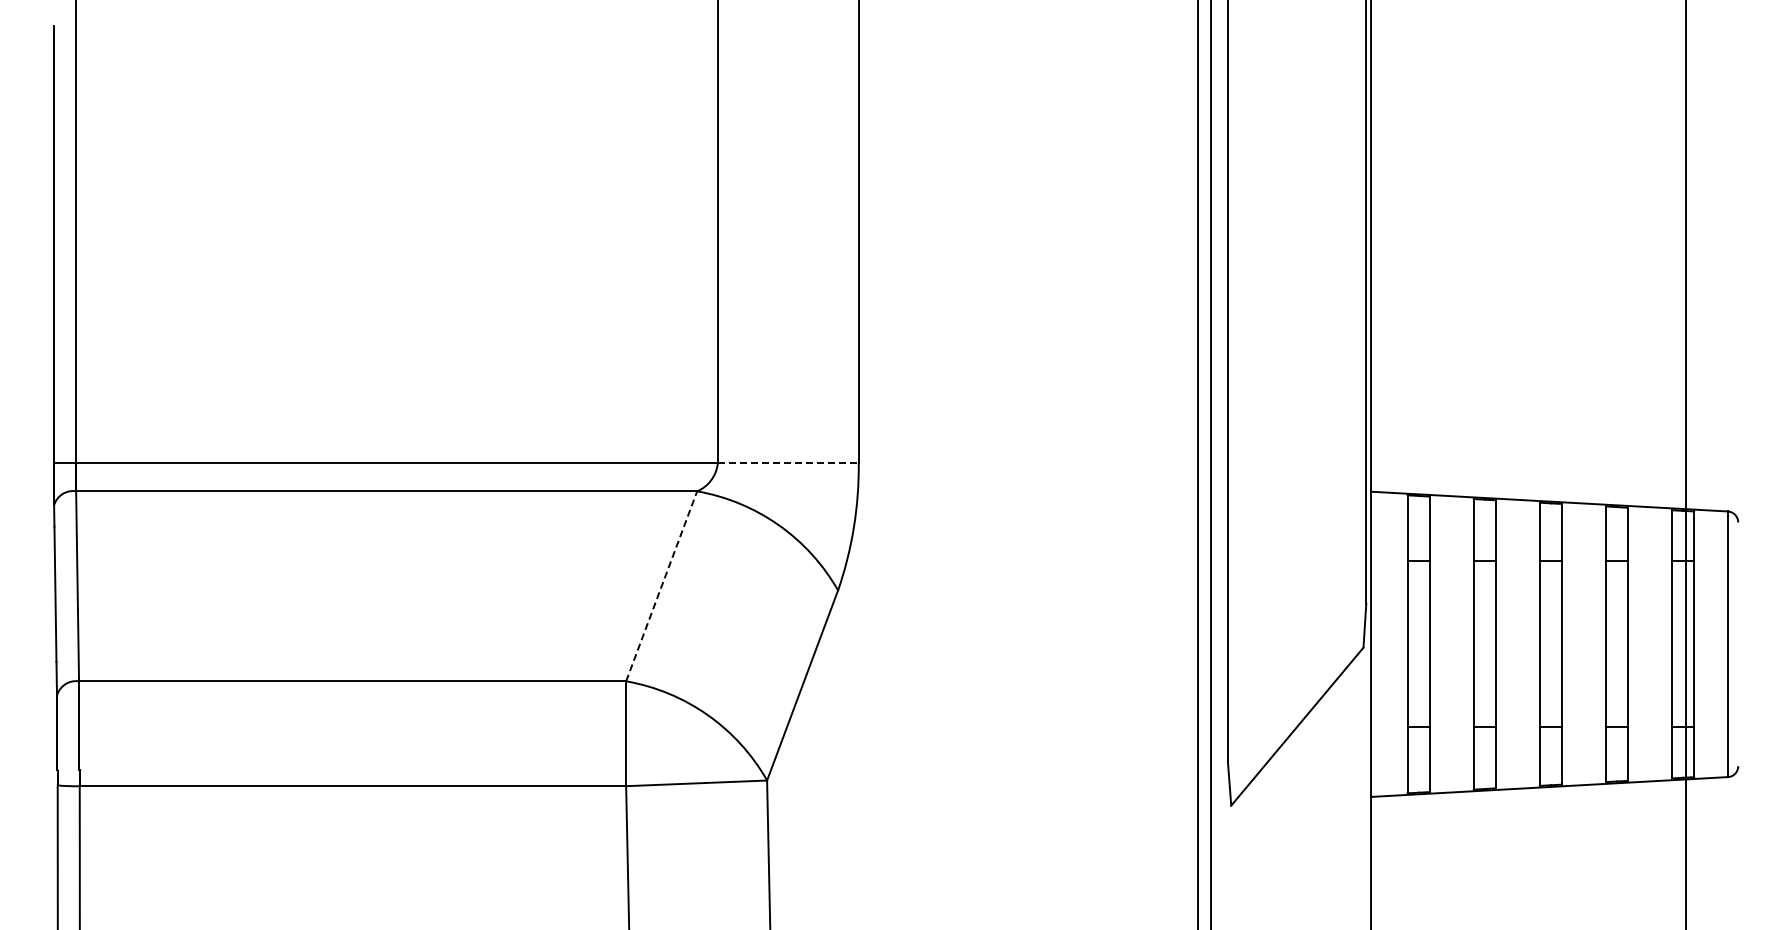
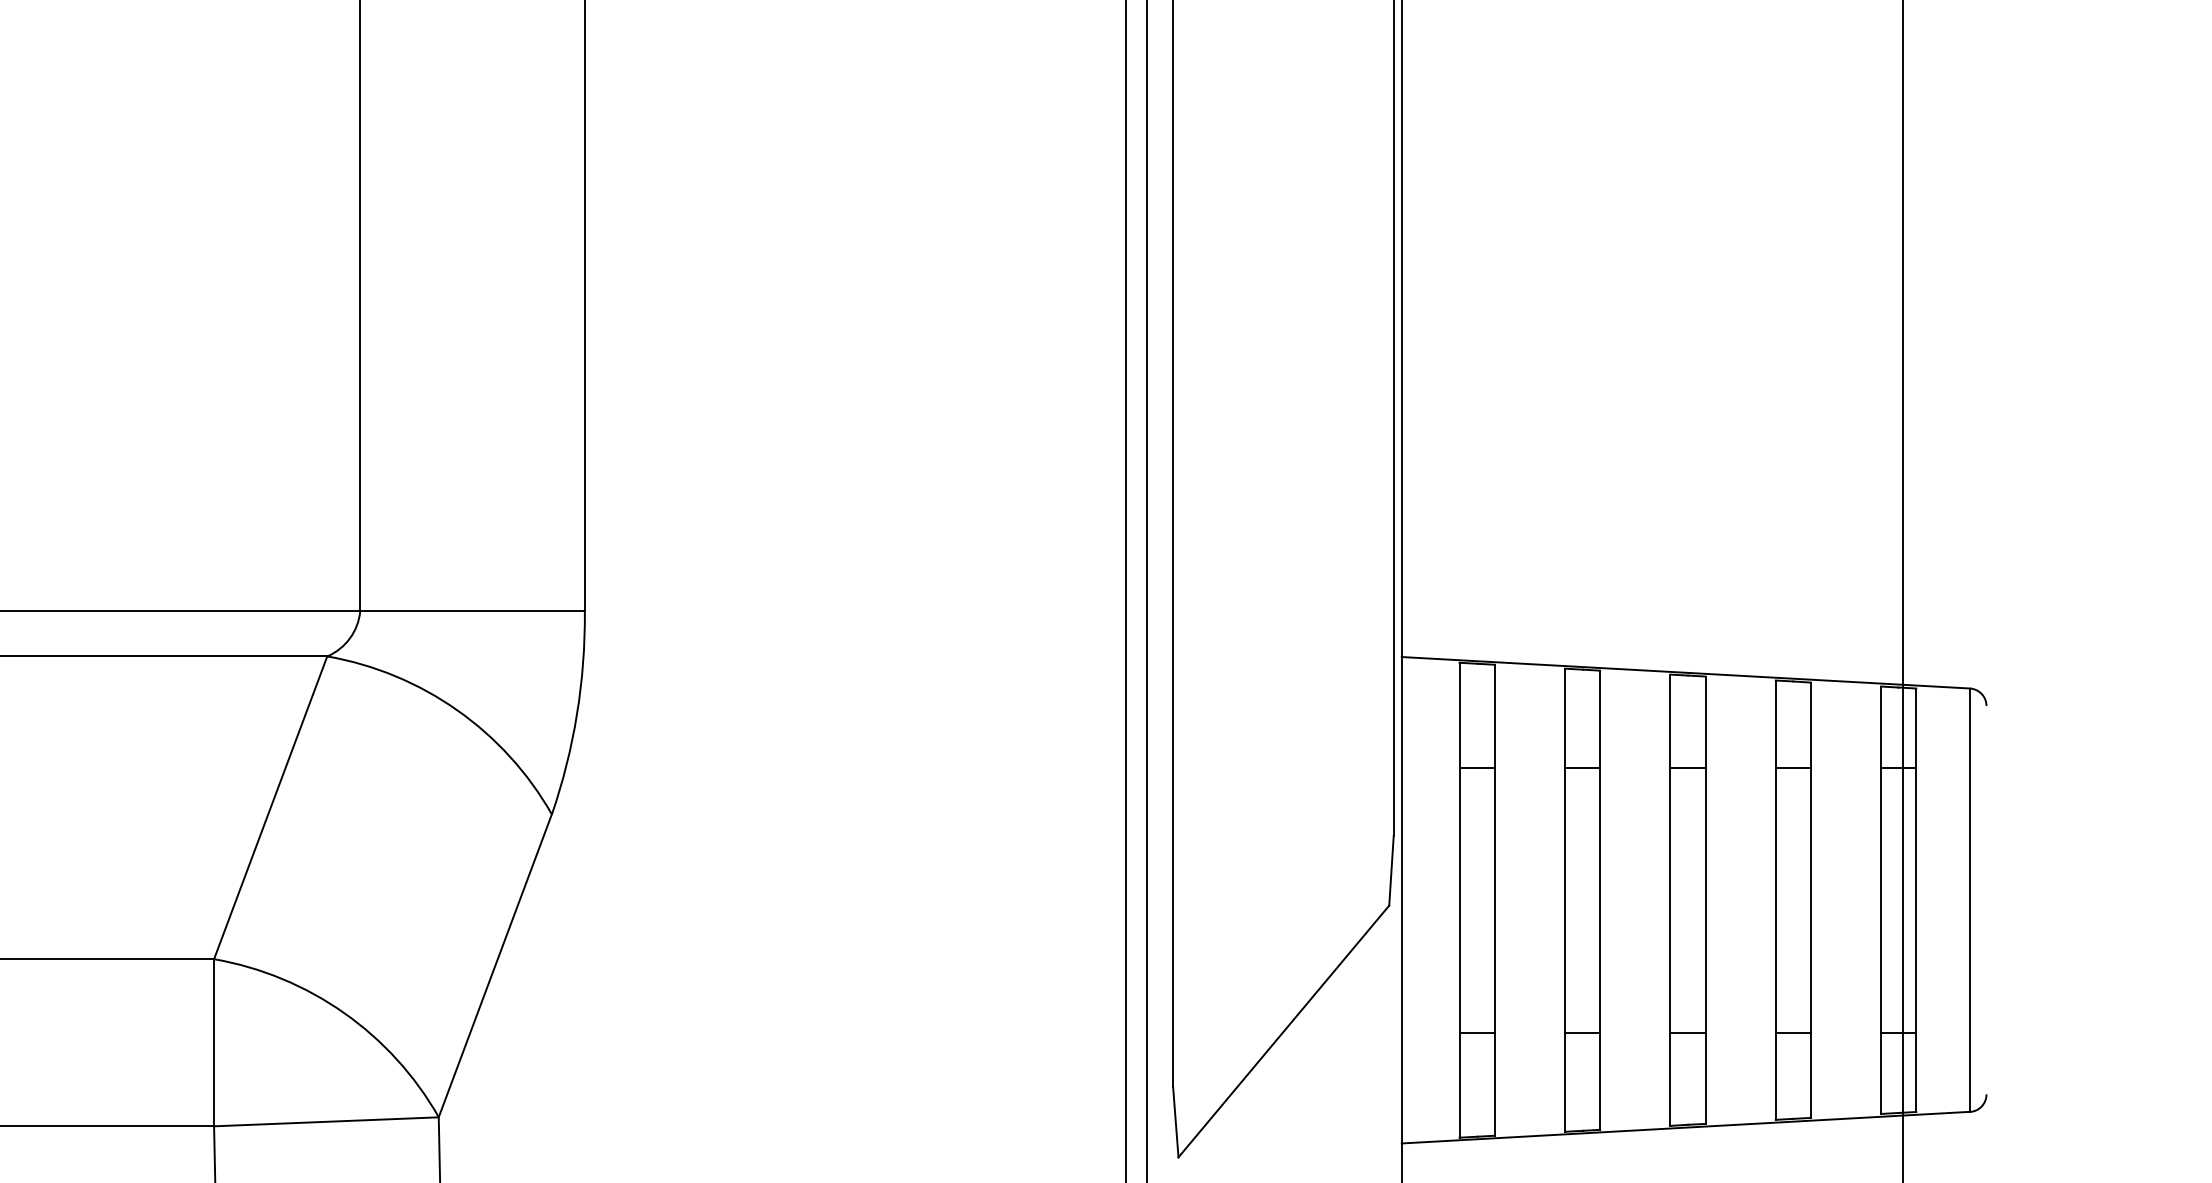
line: (788, 463) -> (472, 612), dashed -> solid
line: (661, 585) -> (270, 806), dashed -> solid

